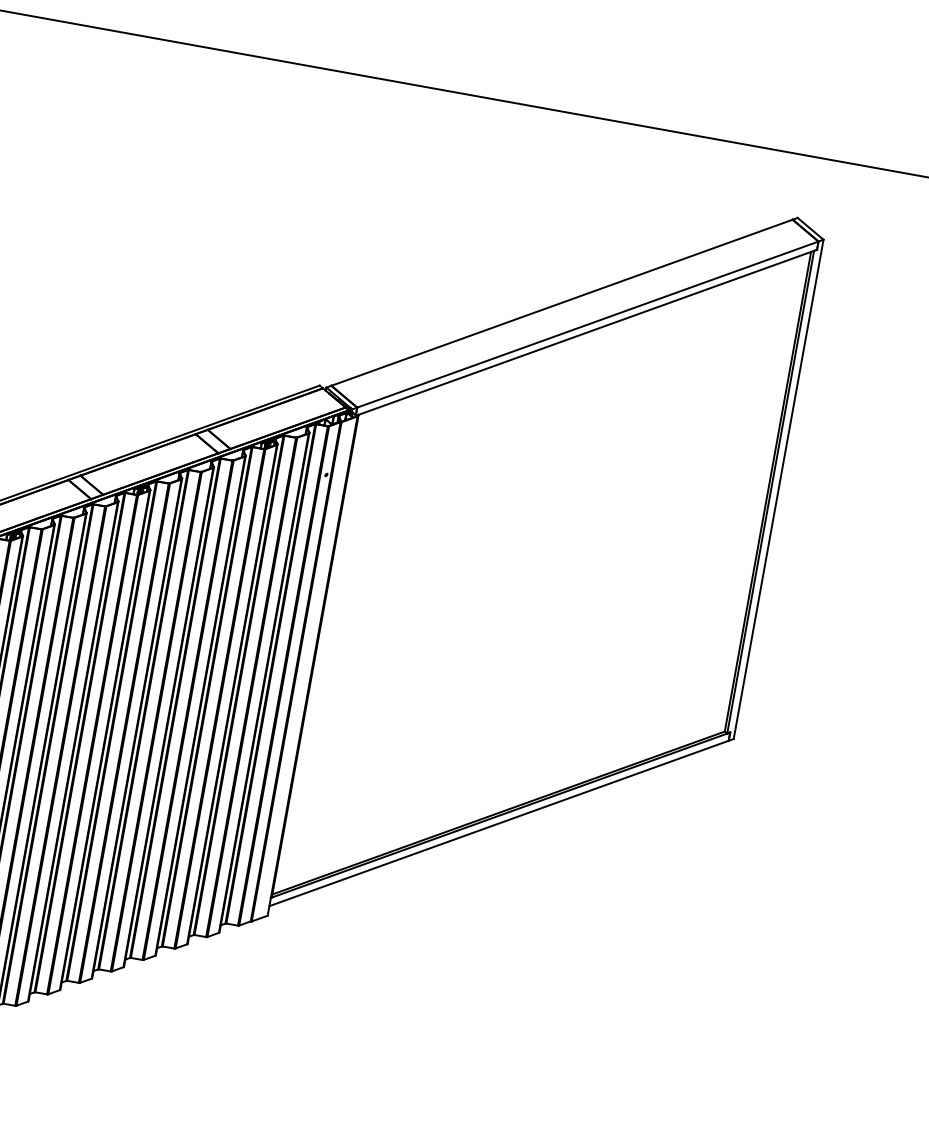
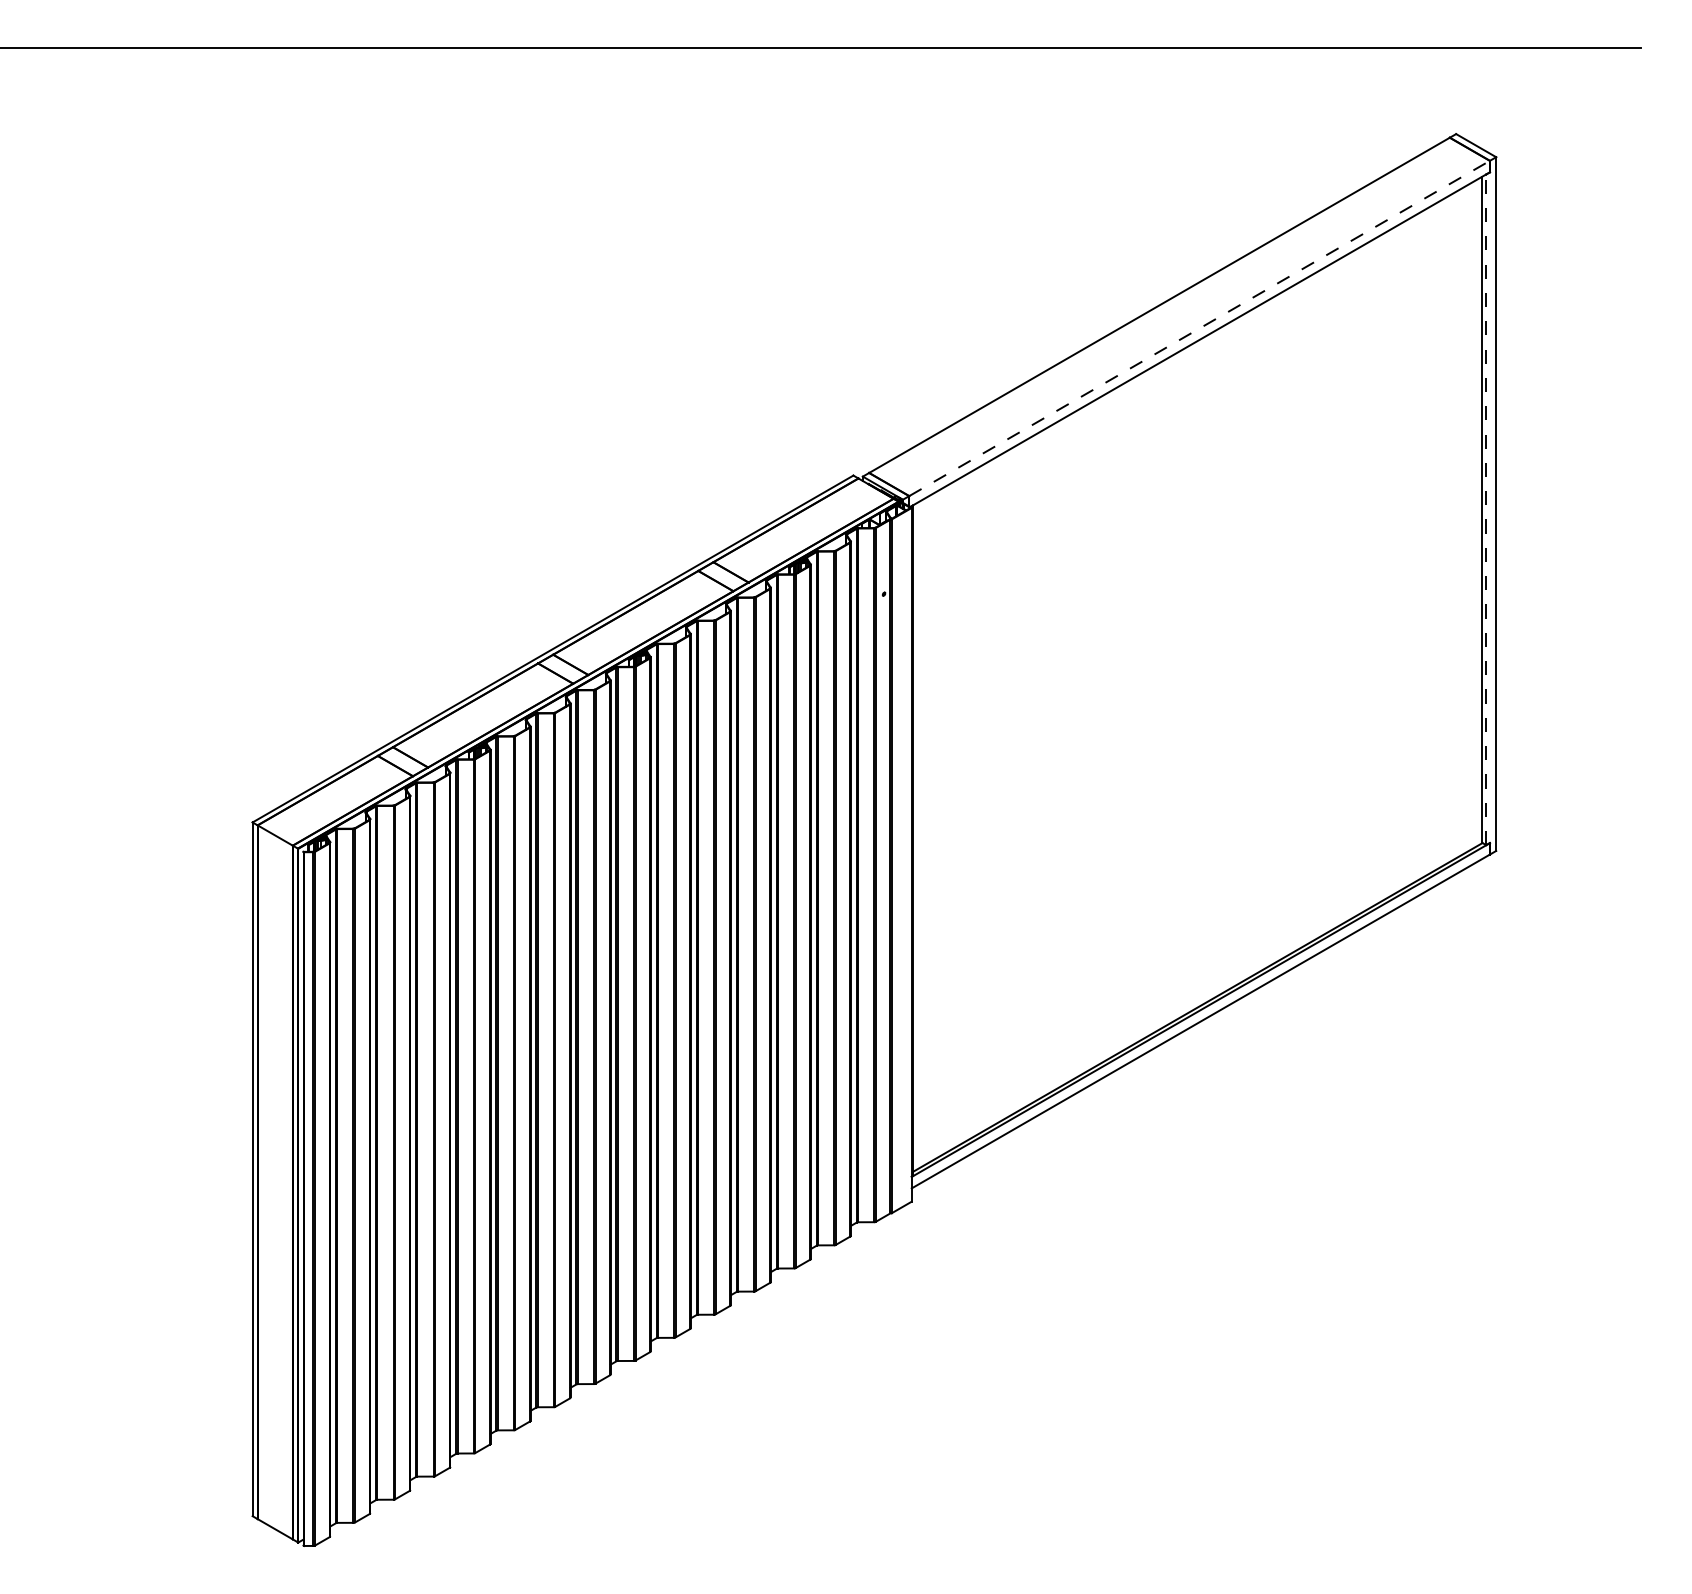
line: (588, 324) -> (1200, 328), solid -> dashed
line: (770, 492) -> (1486, 509), solid -> dashed

